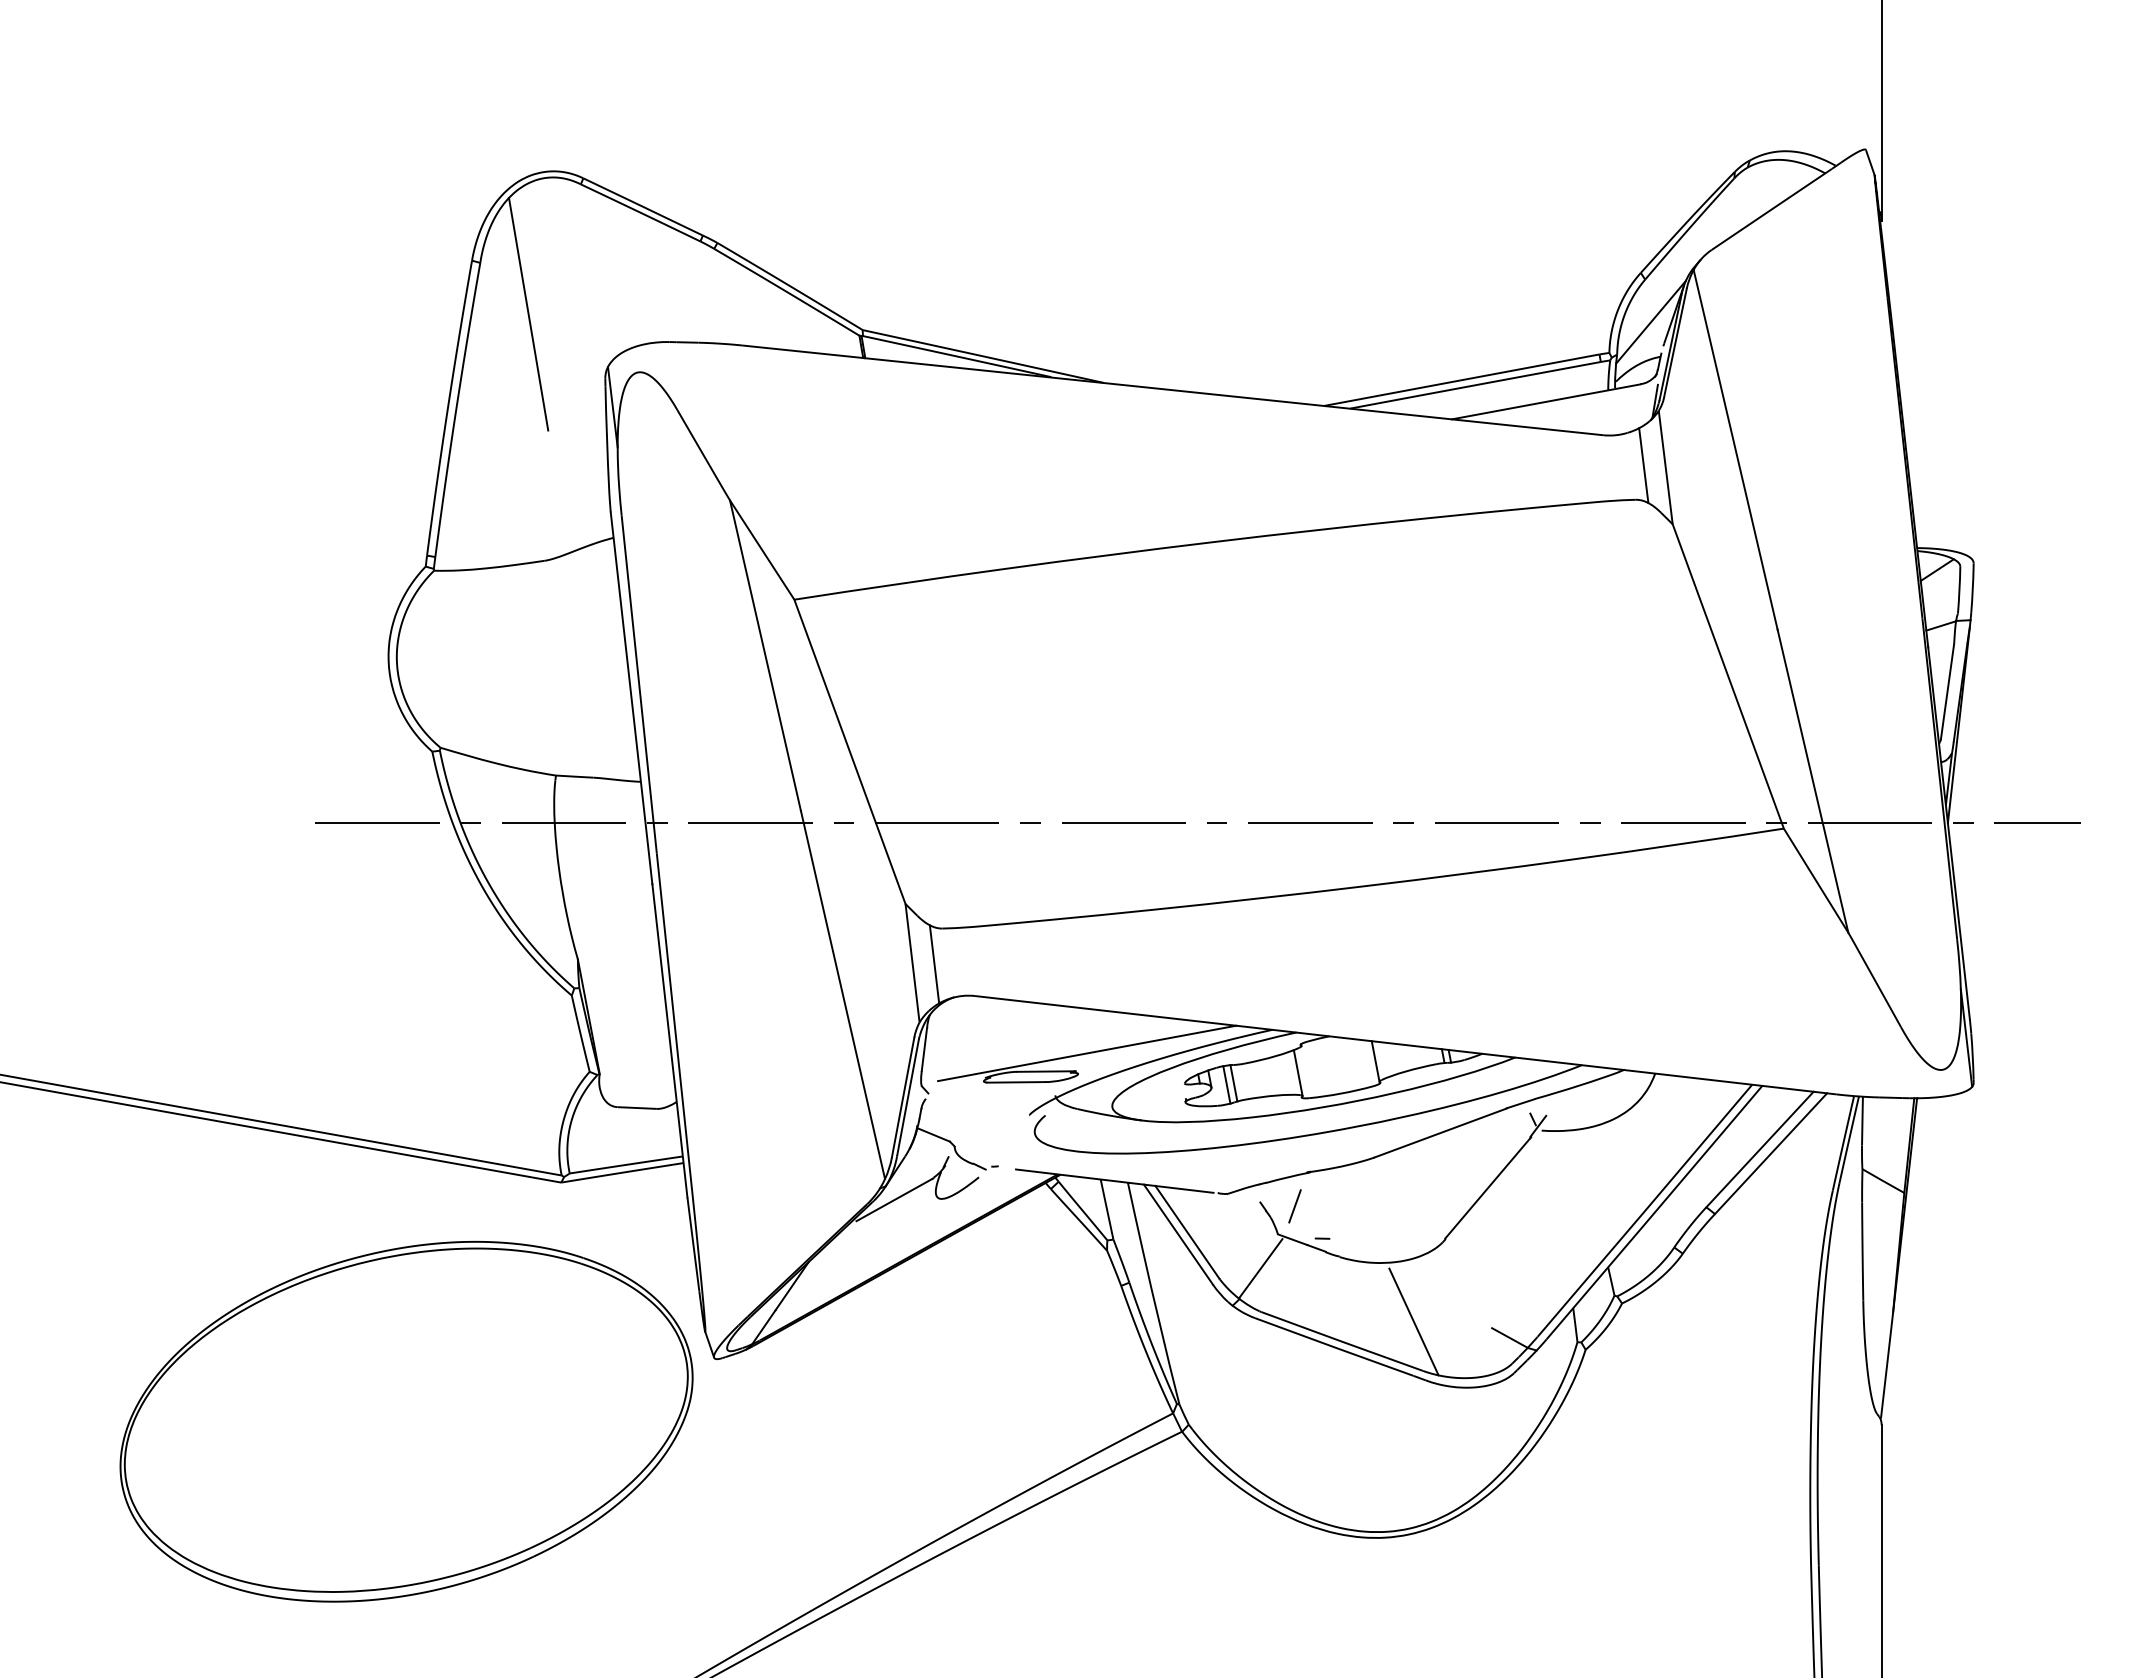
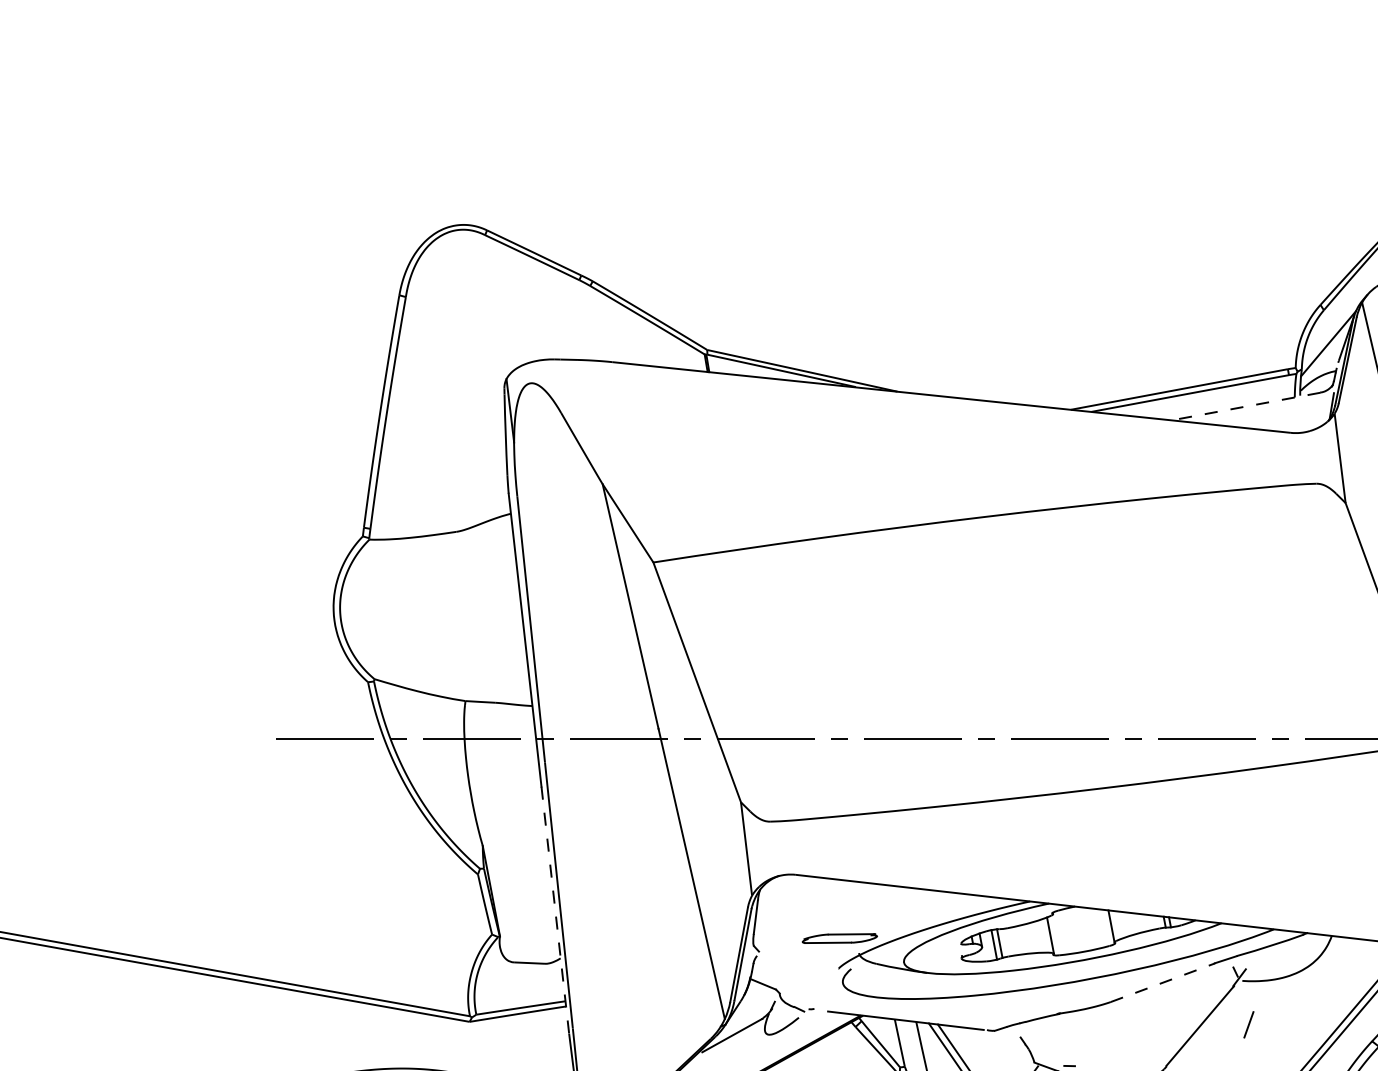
line: (528, 313) -> (443, 336), removed
line: (1545, 401) -> (1245, 406), solid -> dashed
line: (1643, 465) -> (1322, 456), removed
line: (934, 964) -> (763, 849), removed
line: (669, 1040) -> (554, 909), solid -> dashed
line: (1087, 1053) -> (884, 920), removed
line: (1440, 1132) -> (1162, 982), solid -> dashed
line: (1294, 1206) -> (1248, 1024), moved

